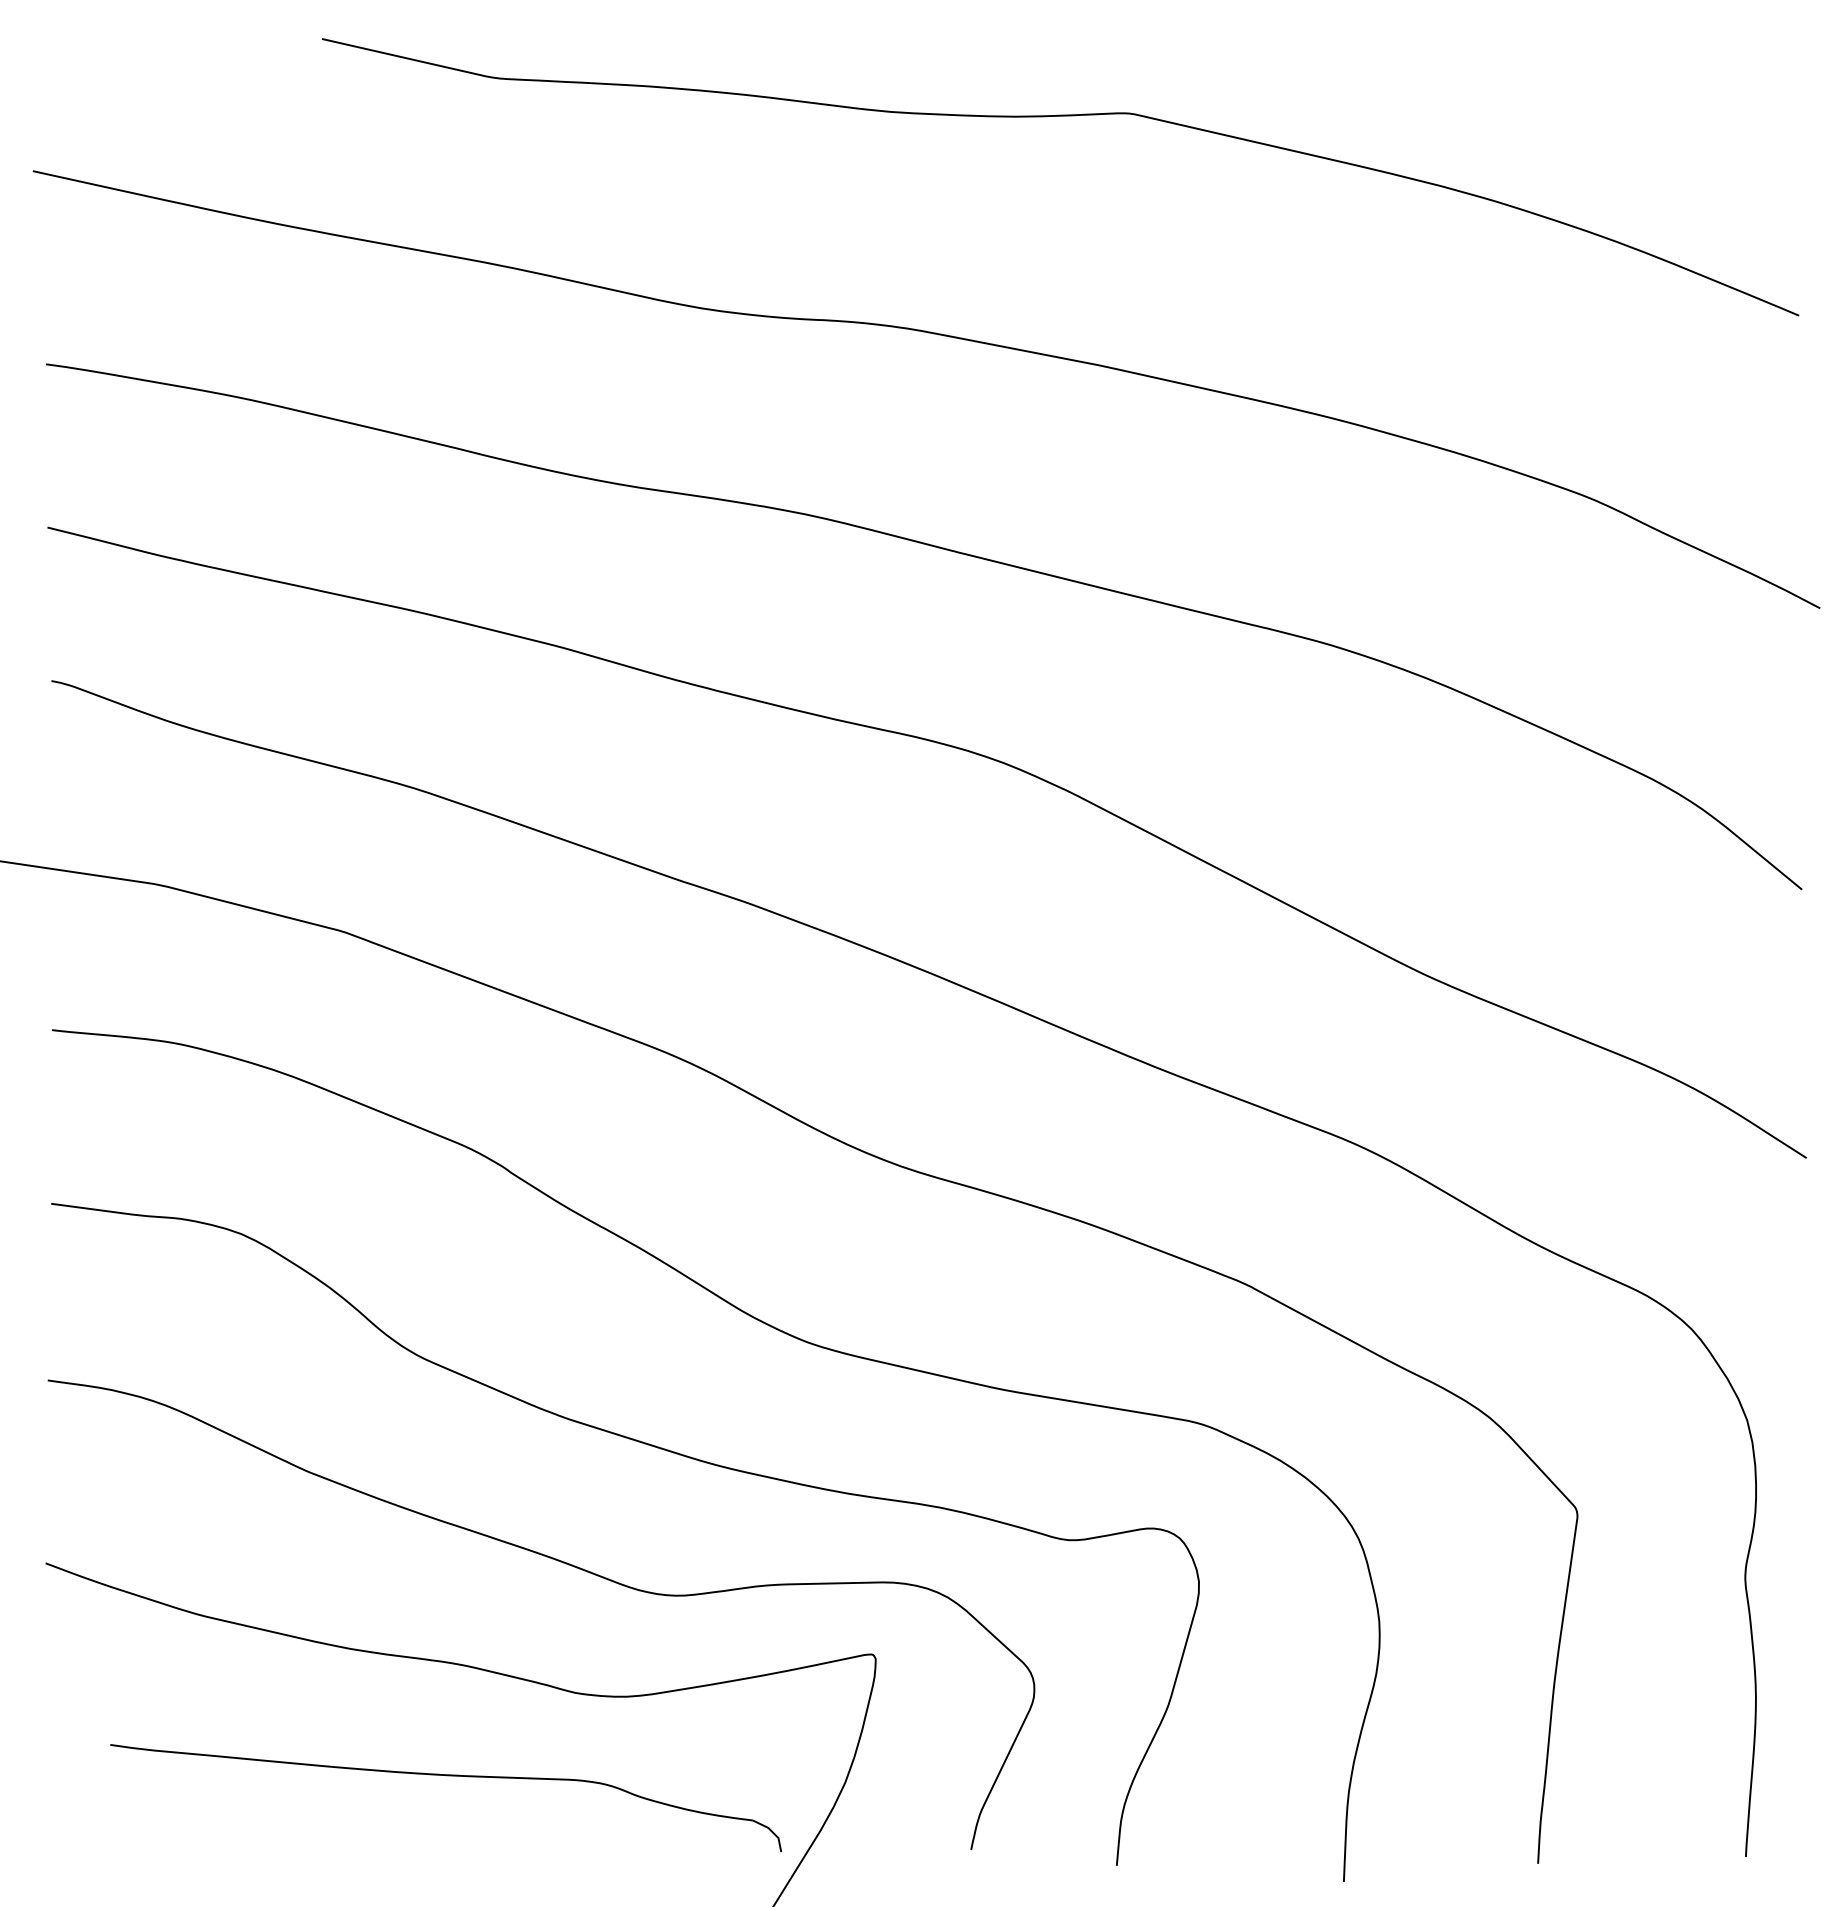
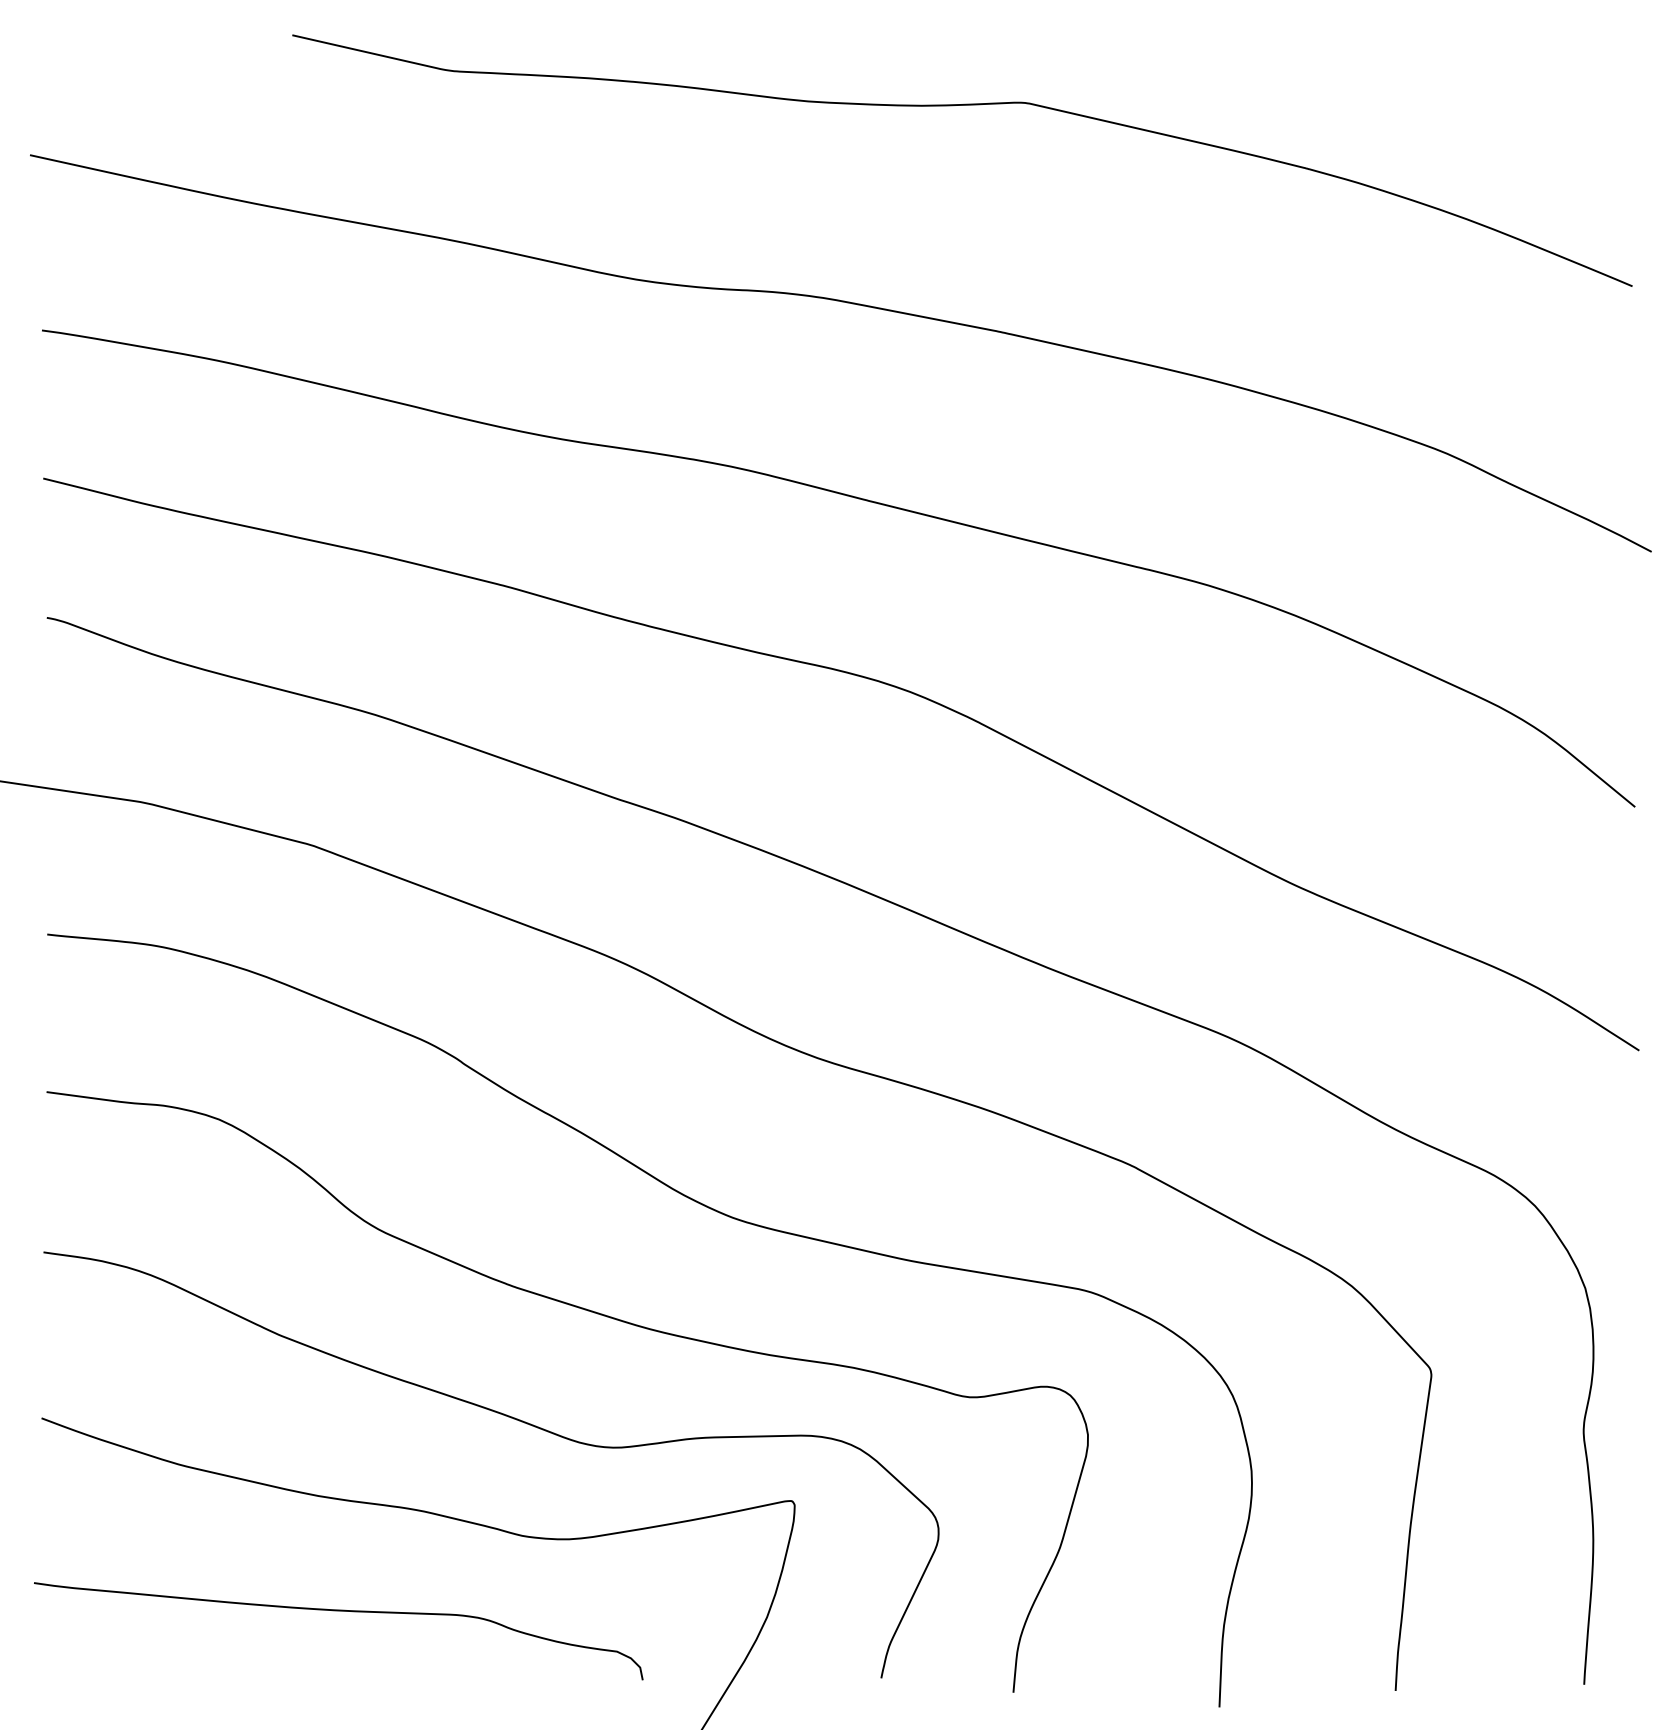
curve: (446, 1776) -> (339, 1611), moved

